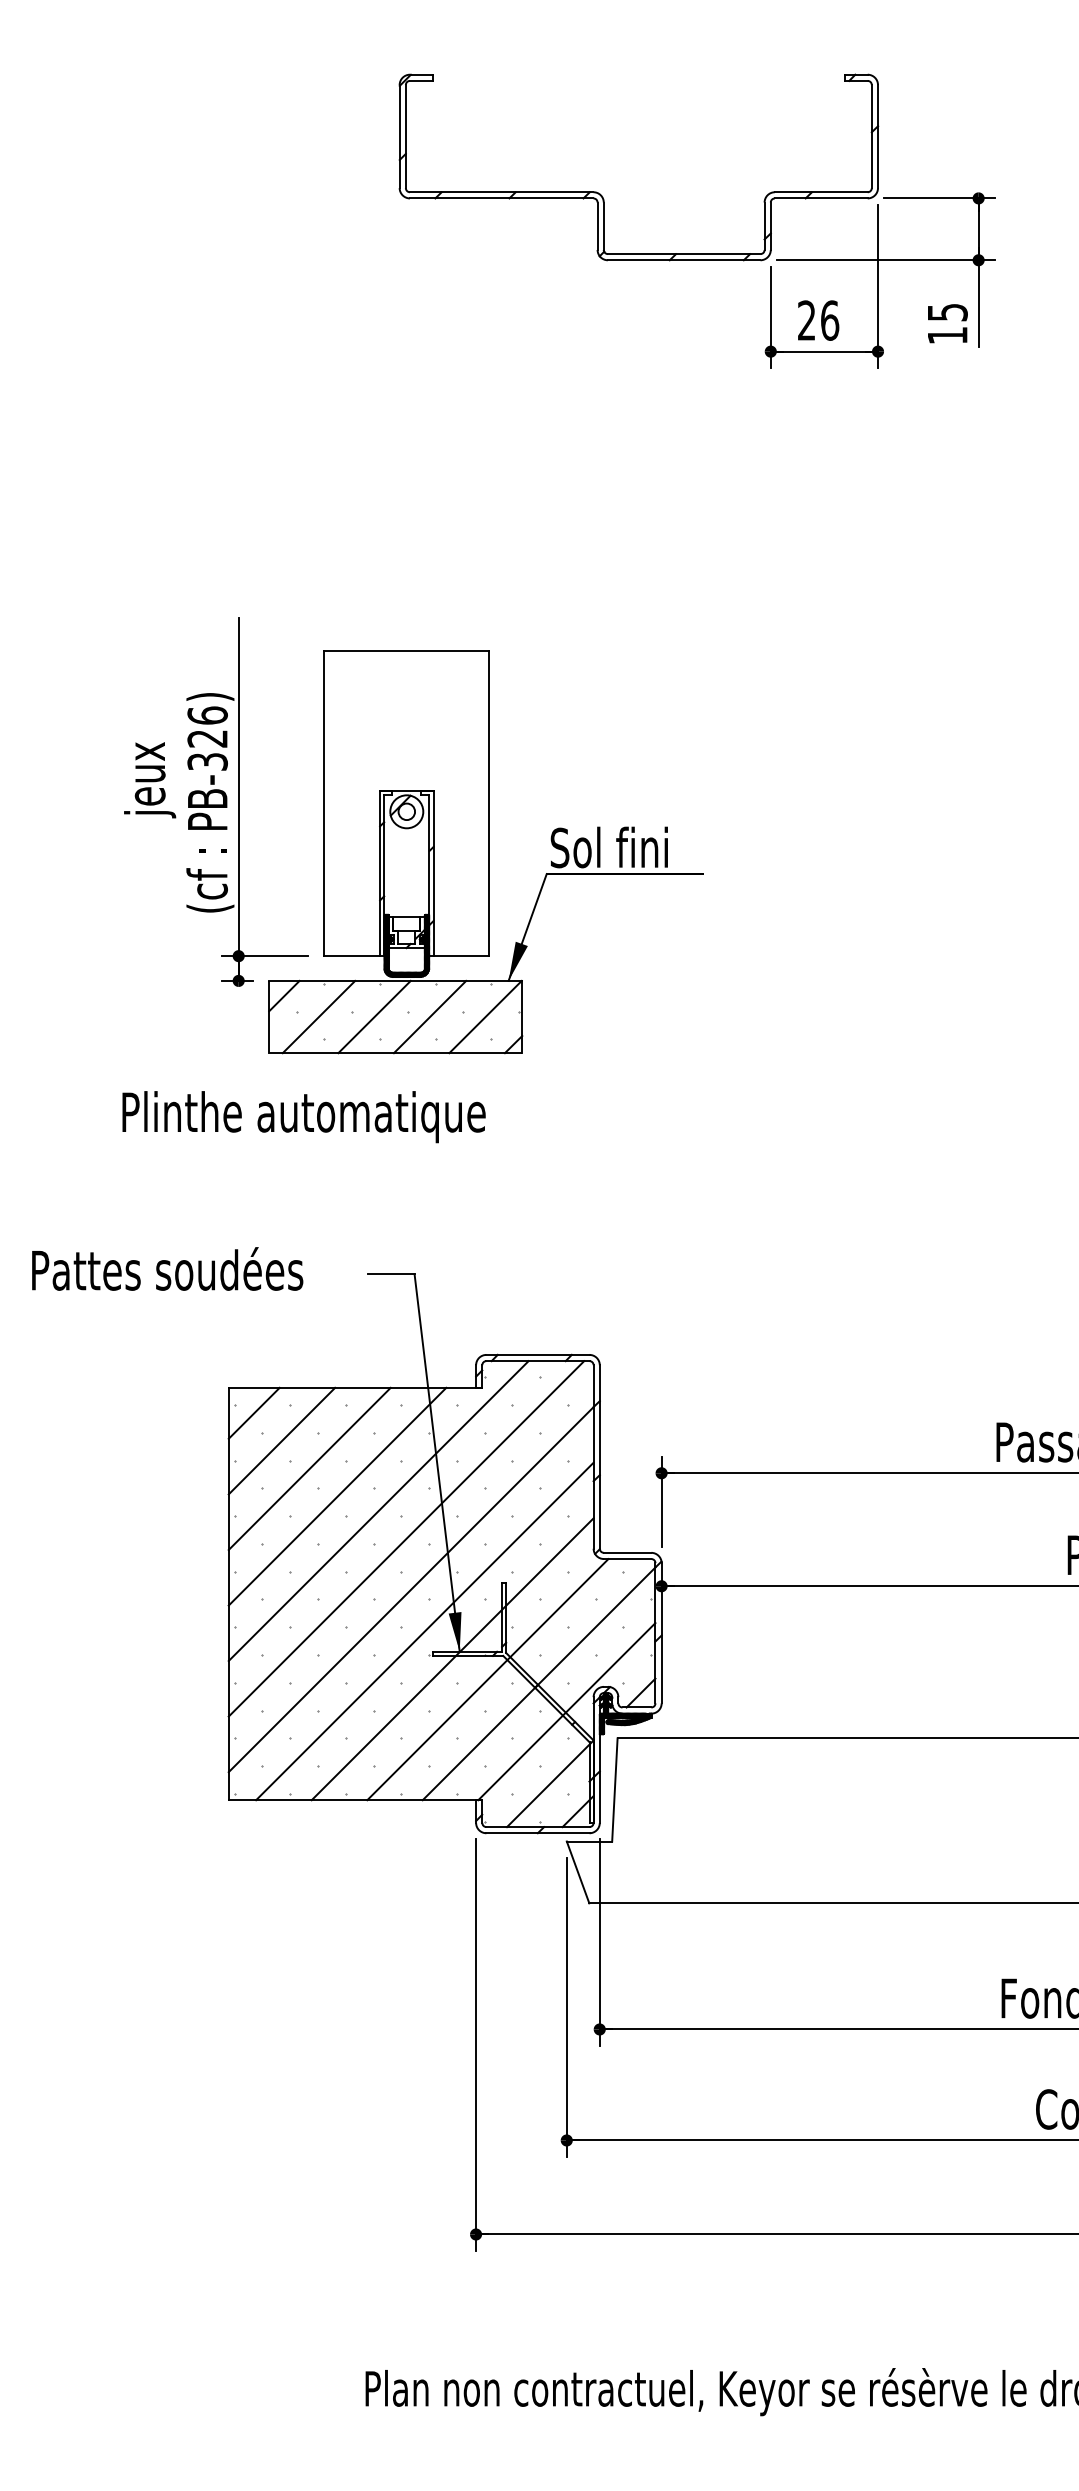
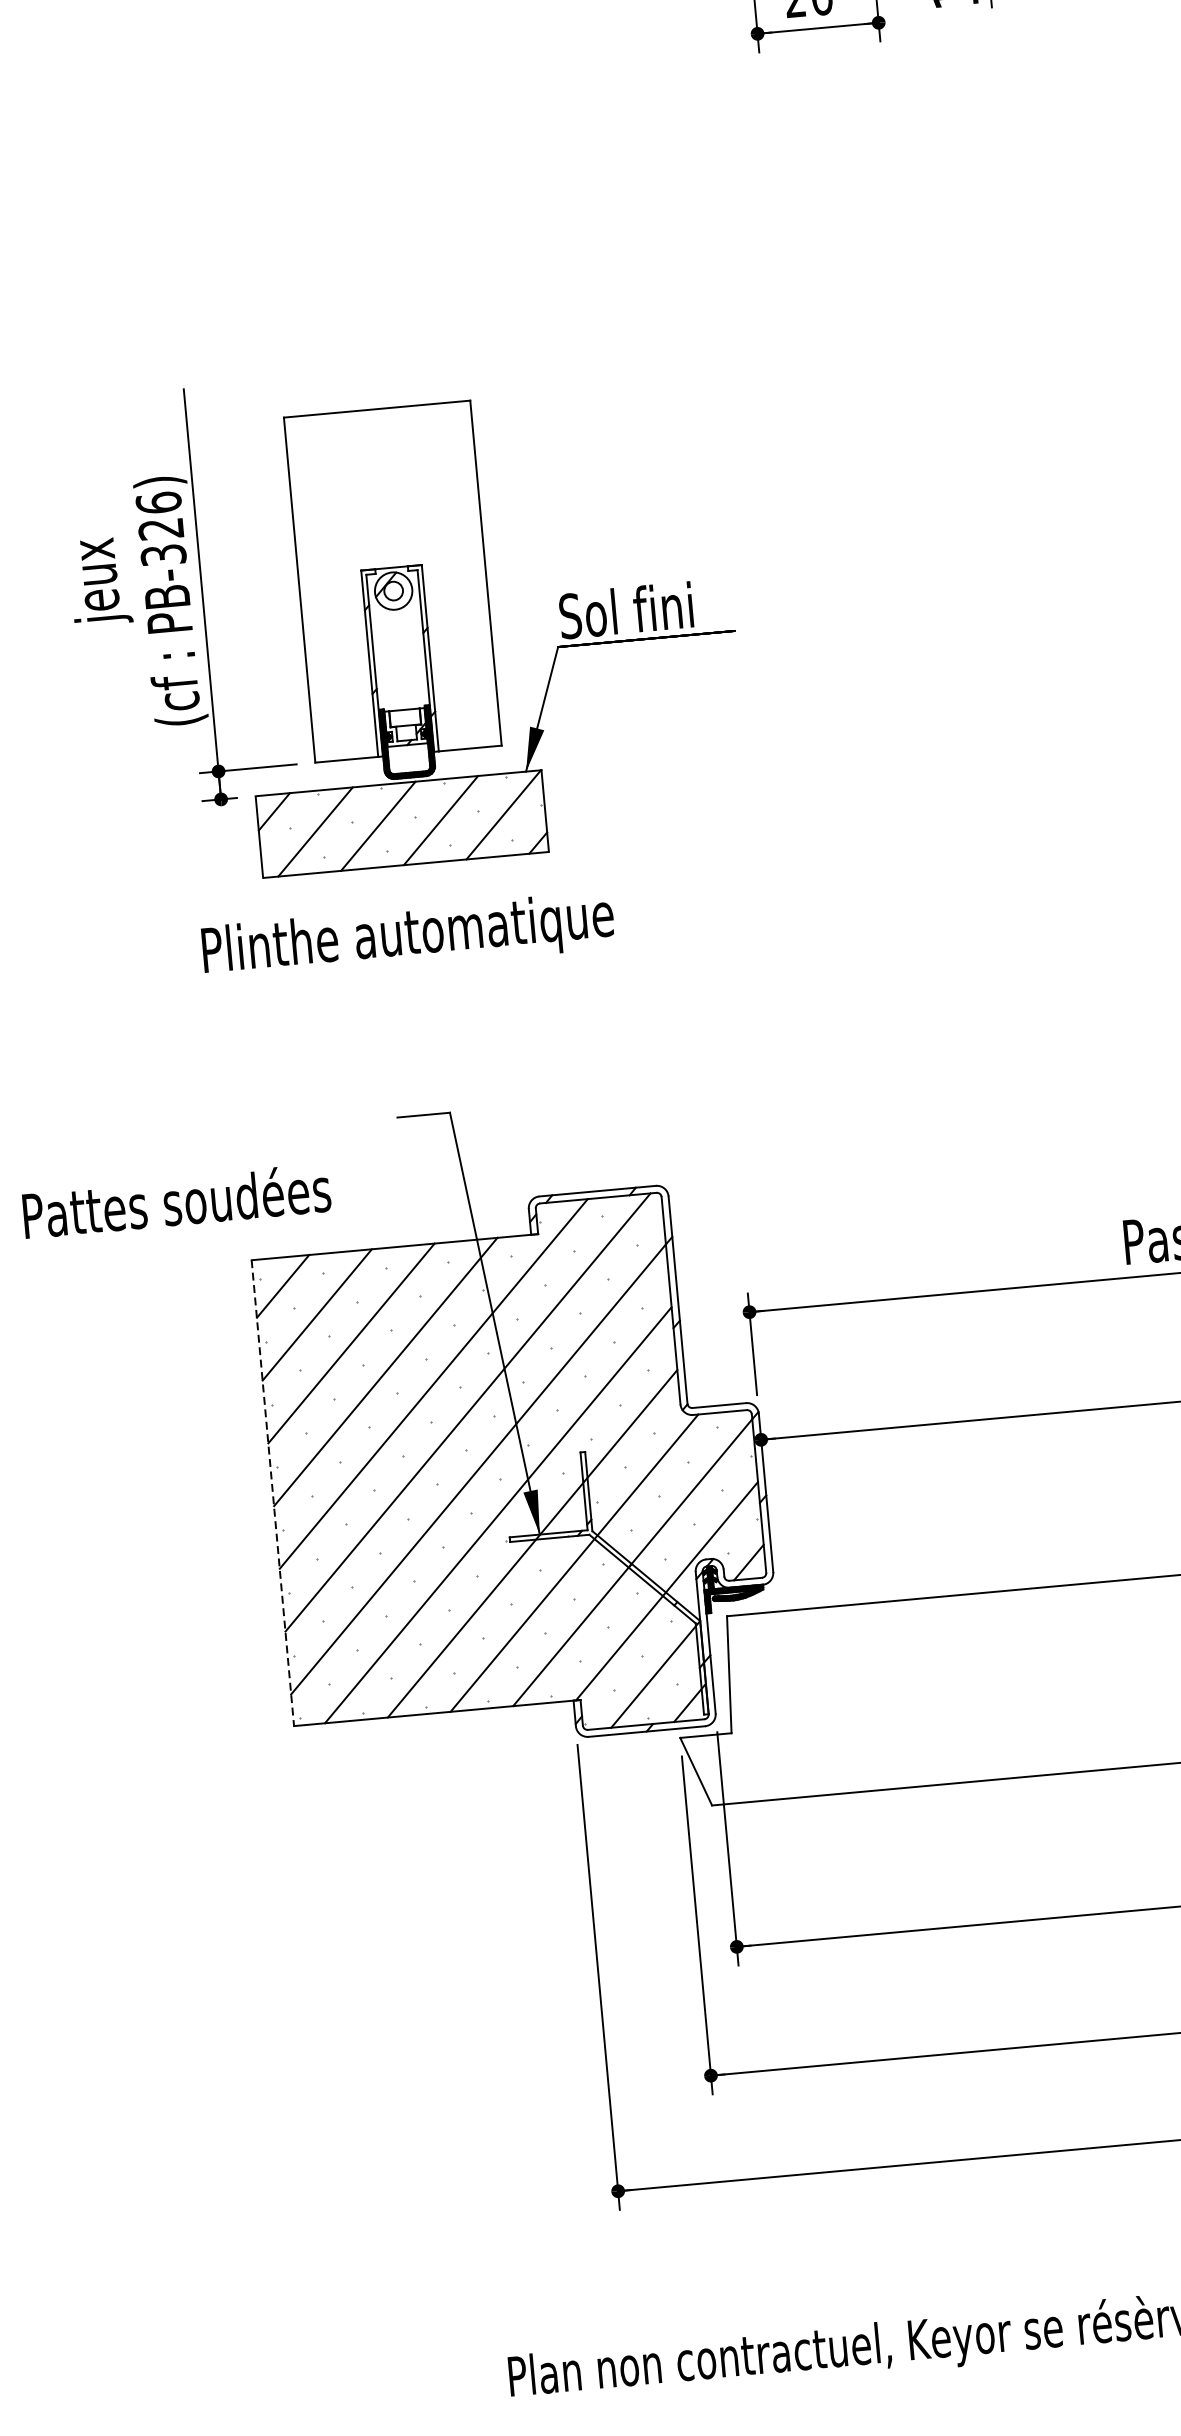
text: (303, 1117) -> (407, 938), moved
text: (167, 1268) -> (176, 1200), moved
line: (228, 1594) -> (272, 1493), solid -> dashed

